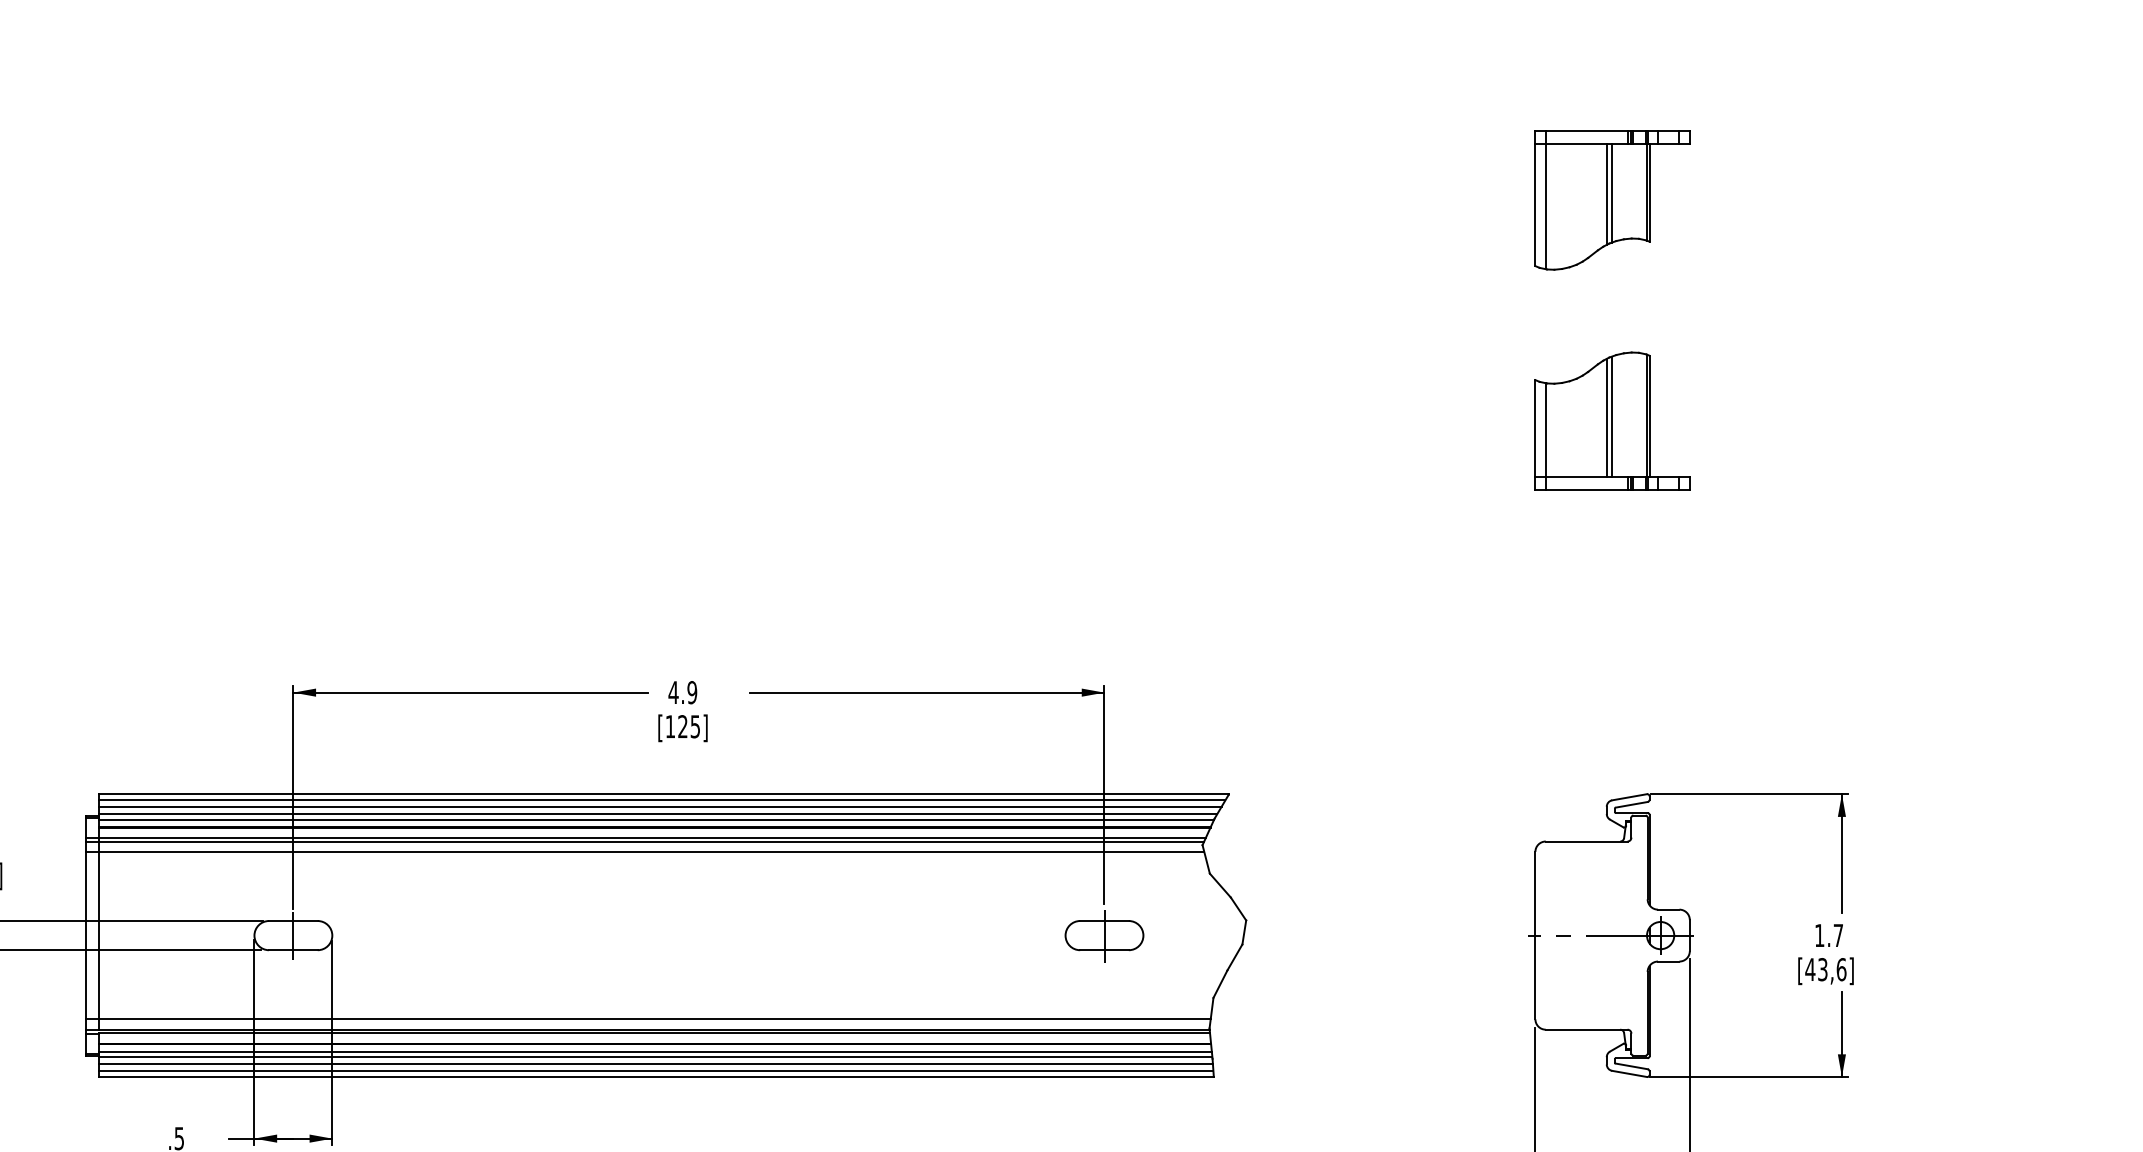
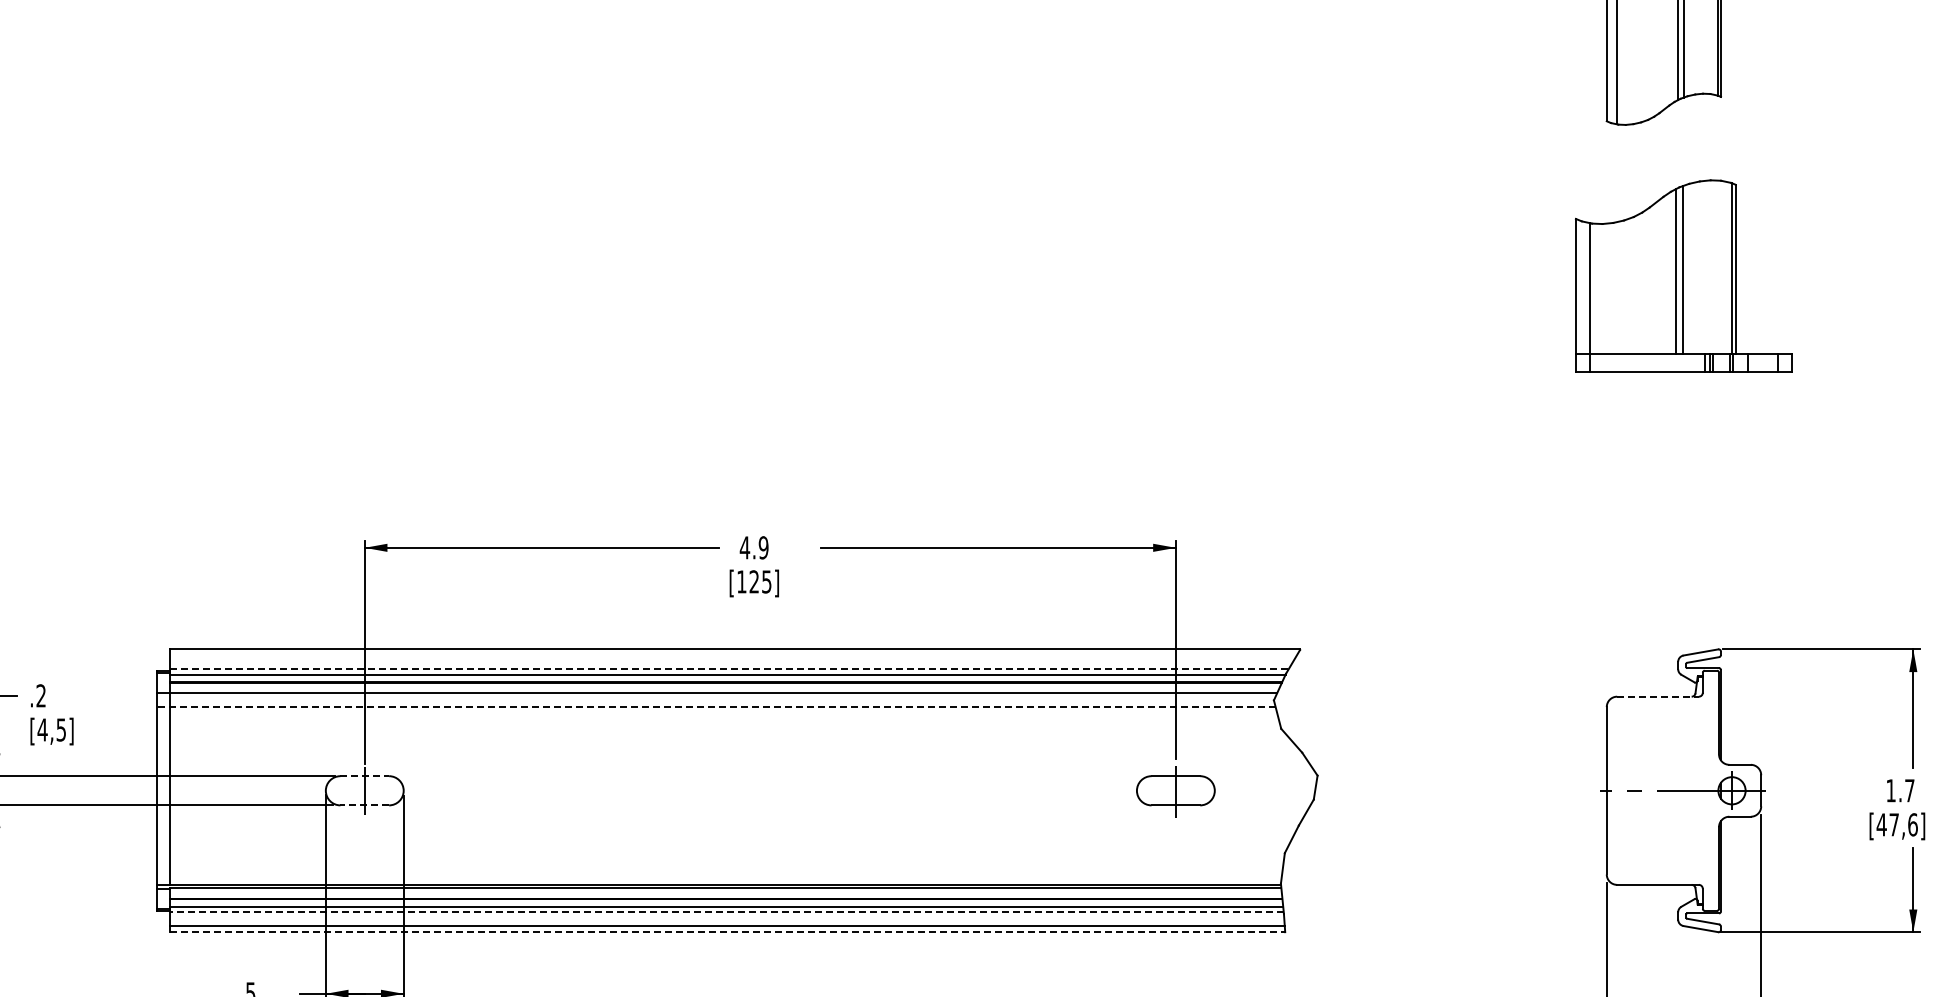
part: (1612, 420) -> (1683, 275), size x1.4
line: (661, 800) -> (732, 655), removed
line: (659, 806) -> (730, 661), removed
line: (658, 814) -> (729, 669), solid -> dashed
line: (644, 841) -> (715, 696), removed
line: (1586, 841) -> (1657, 696), solid -> dashed
line: (644, 851) -> (715, 706), solid -> dashed
line: (293, 921) -> (364, 776), solid -> dashed
line: (292, 950) -> (363, 805), solid -> dashed
text: (1822, 969) -> (1893, 824), [43,6] -> [47,6]
line: (647, 1019) -> (718, 874), removed
line: (655, 1057) -> (726, 912), solid -> dashed
line: (655, 1064) -> (726, 919), removed
line: (656, 1076) -> (727, 931), solid -> dashed

